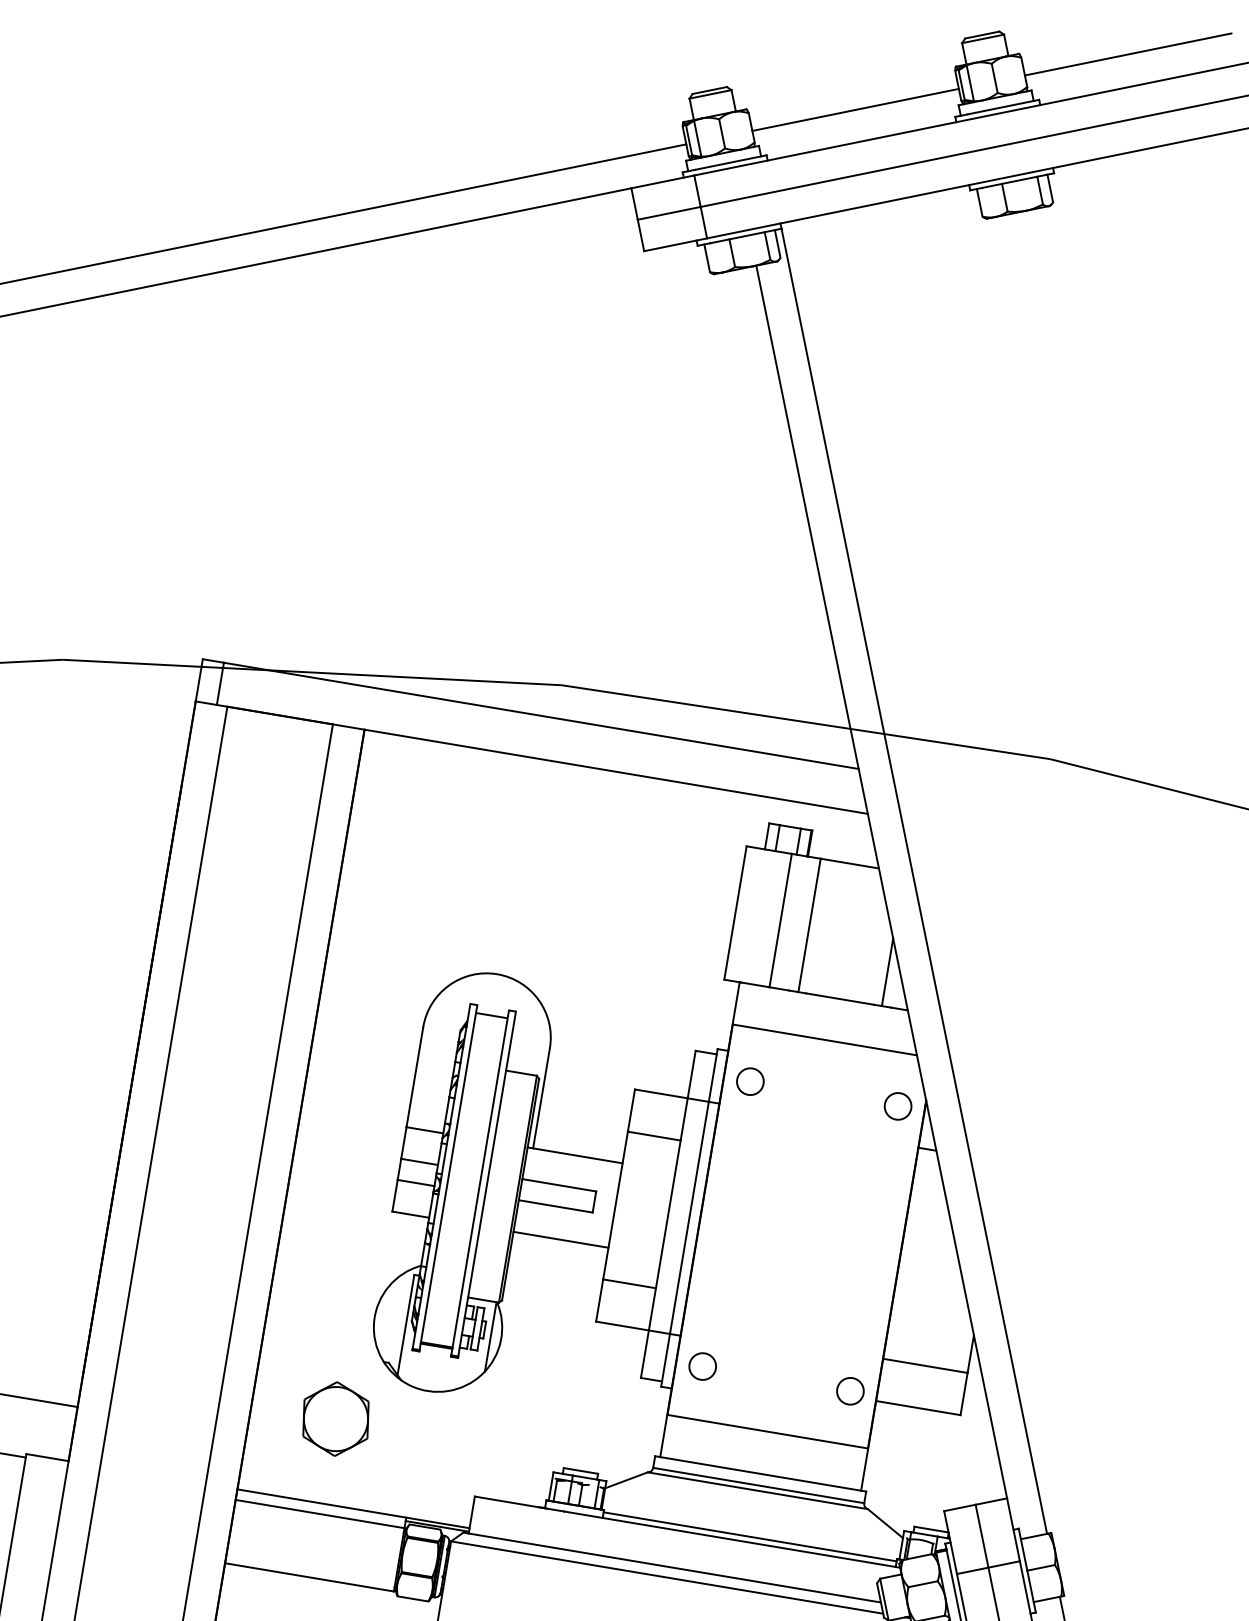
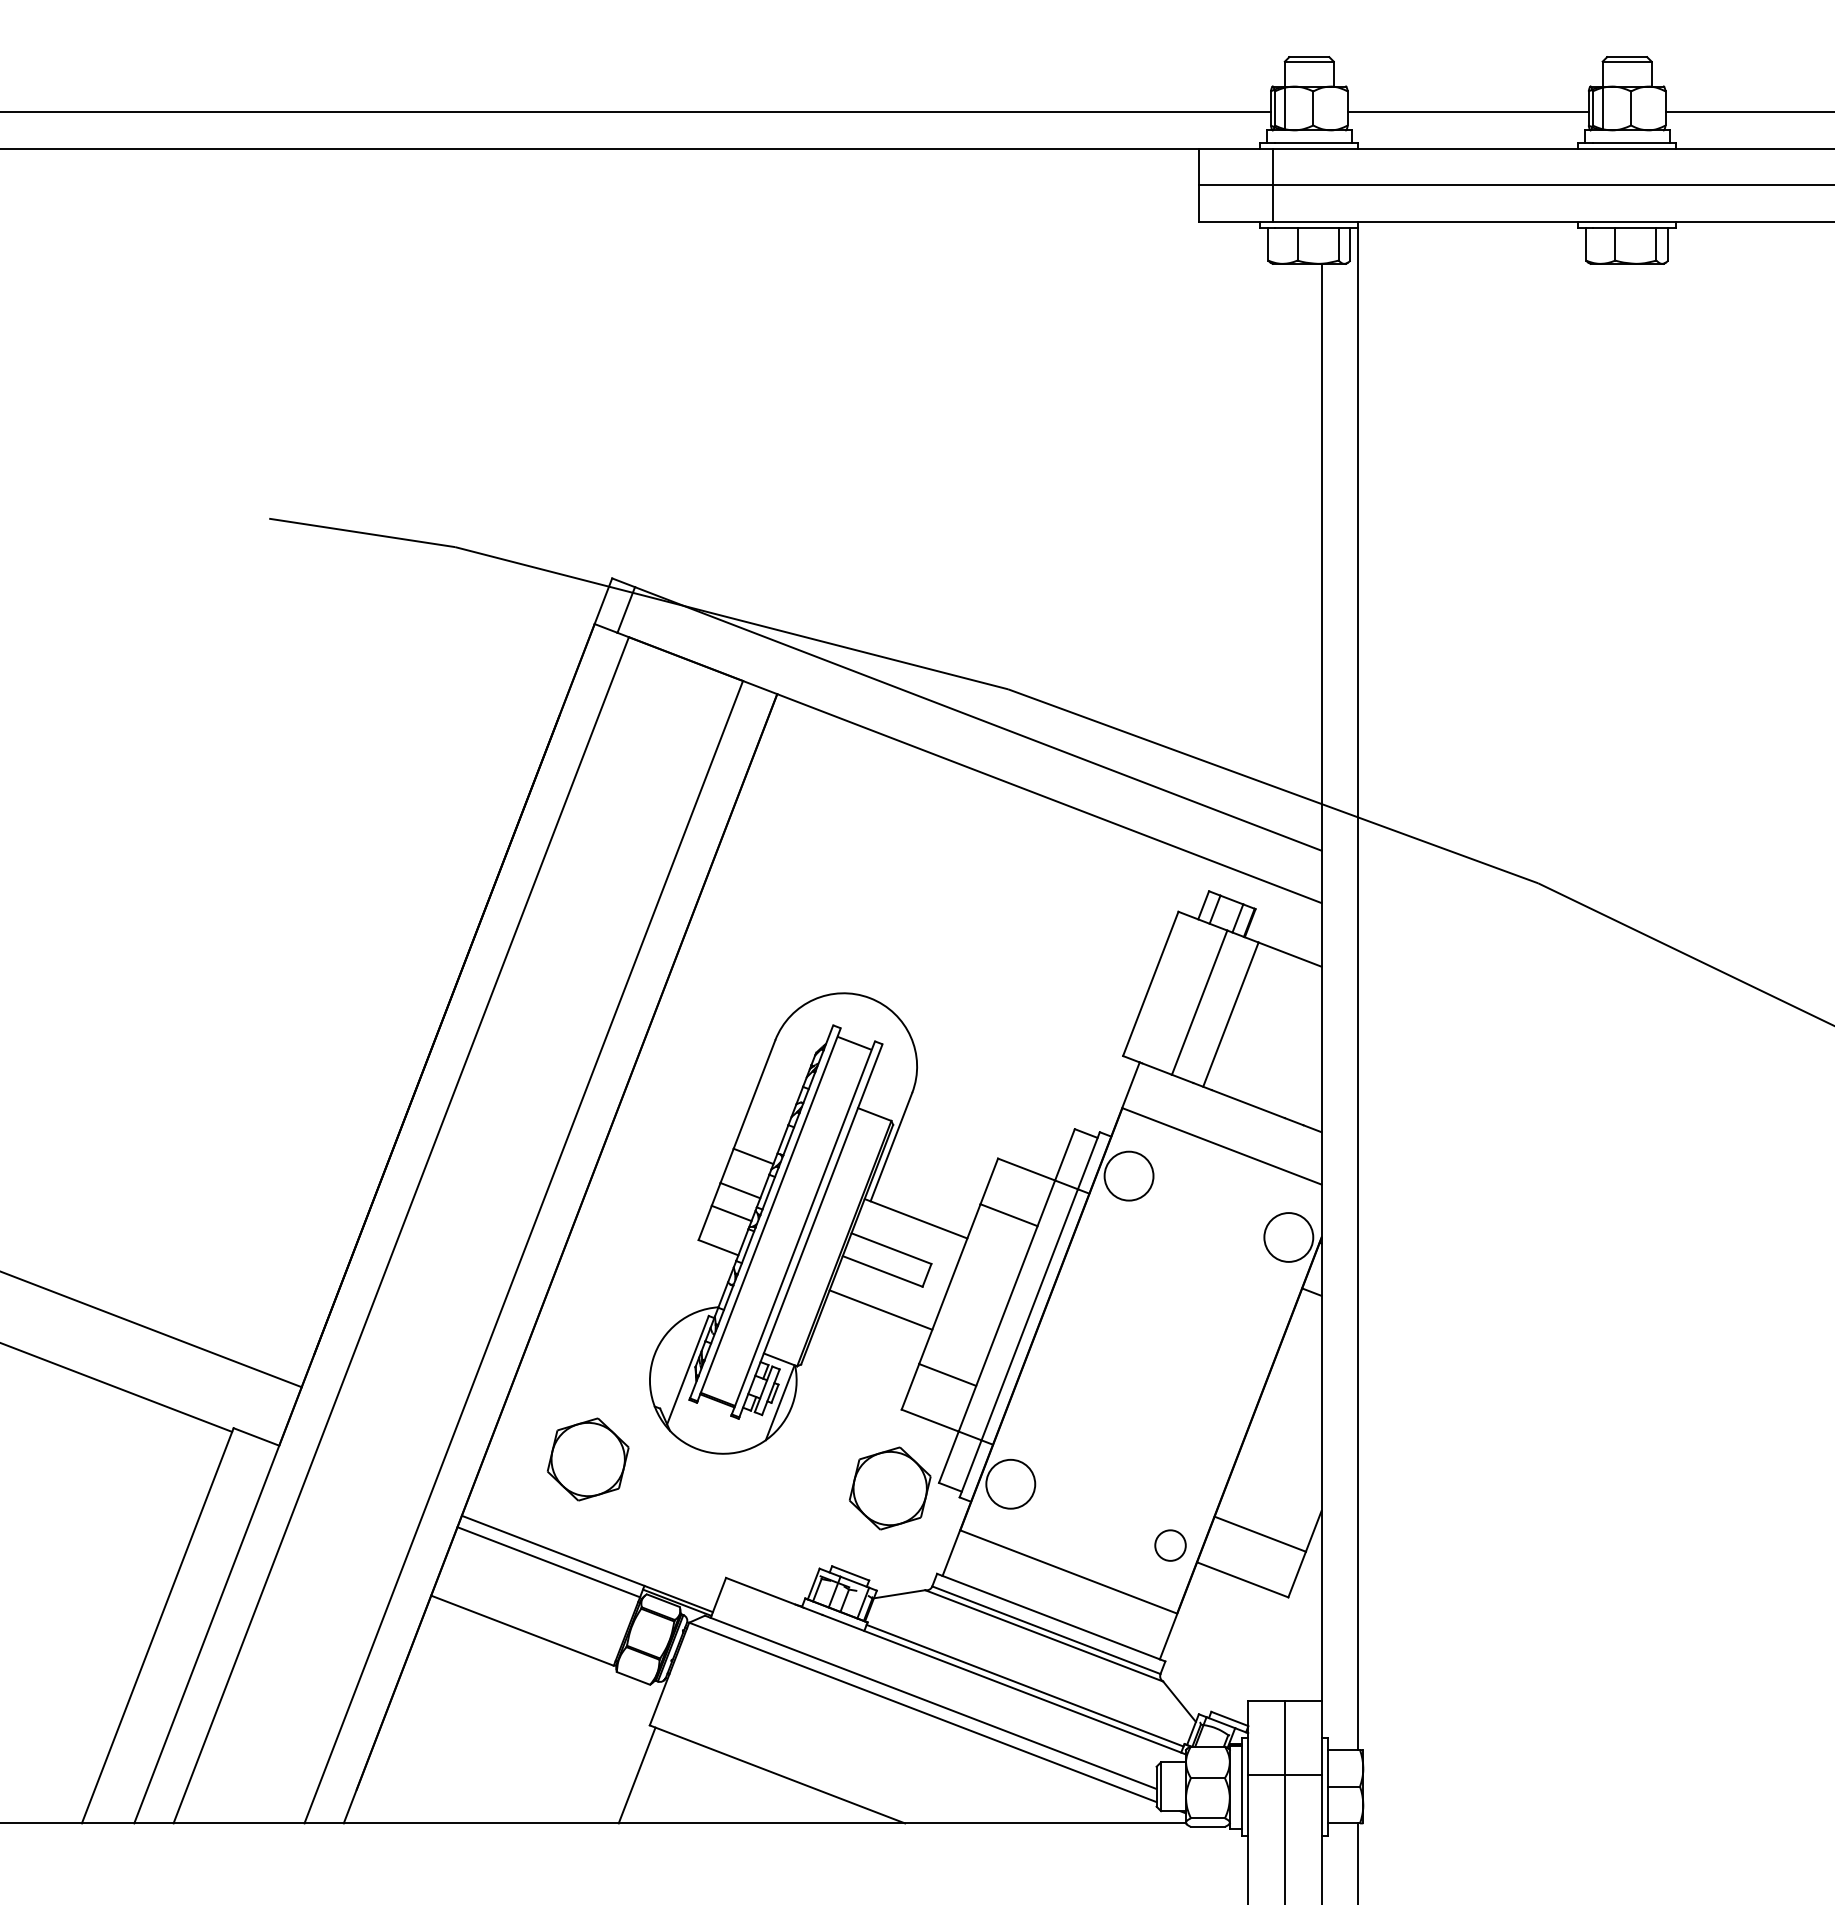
line: (887, 971) -> (1307, 1084), removed
circle: (749, 1081) -> (1128, 1175), size x1.6
circle: (897, 1106) -> (1288, 1237), size x1.6
circle: (702, 1366) -> (1010, 1484), size x1.6
part: (600, 1391) -> (890, 1488), added

